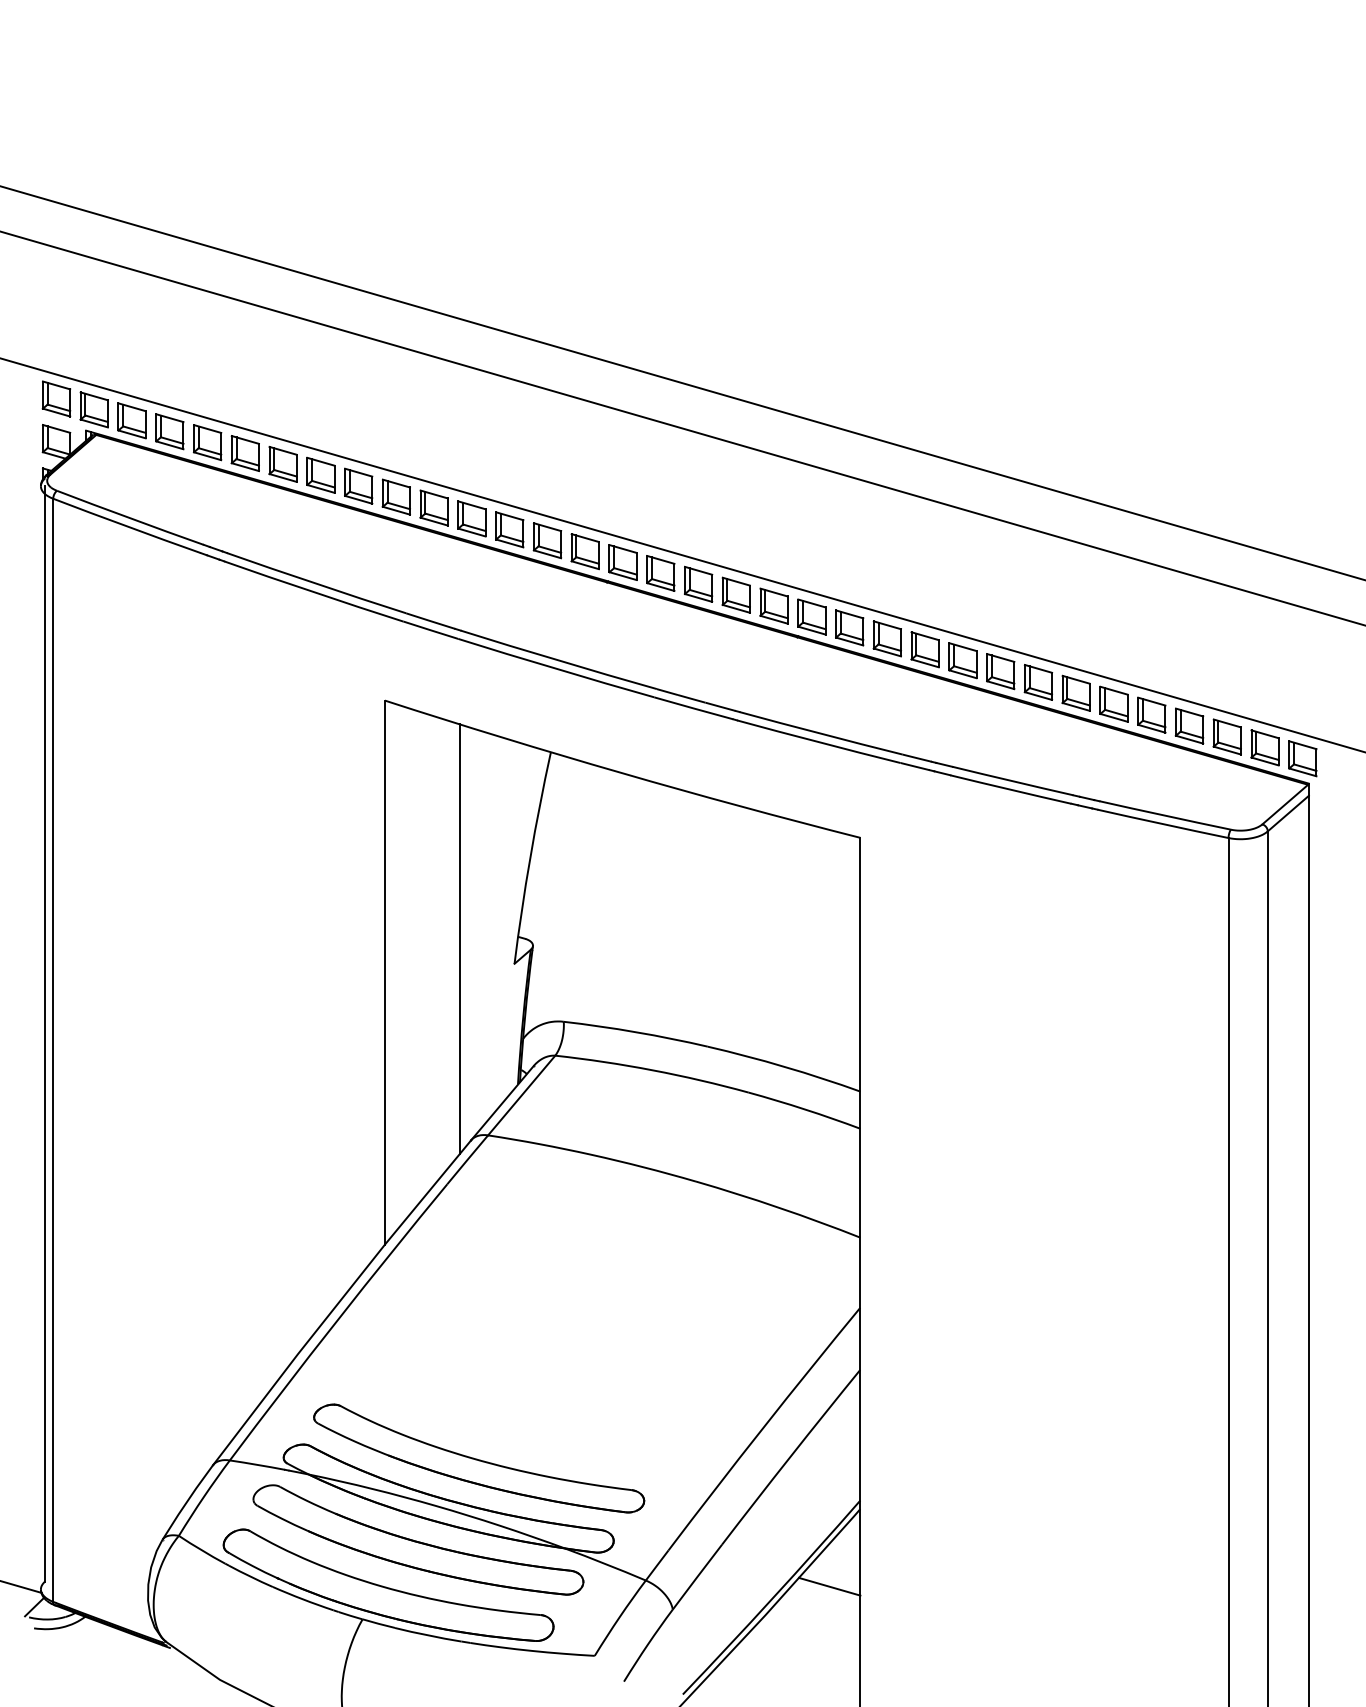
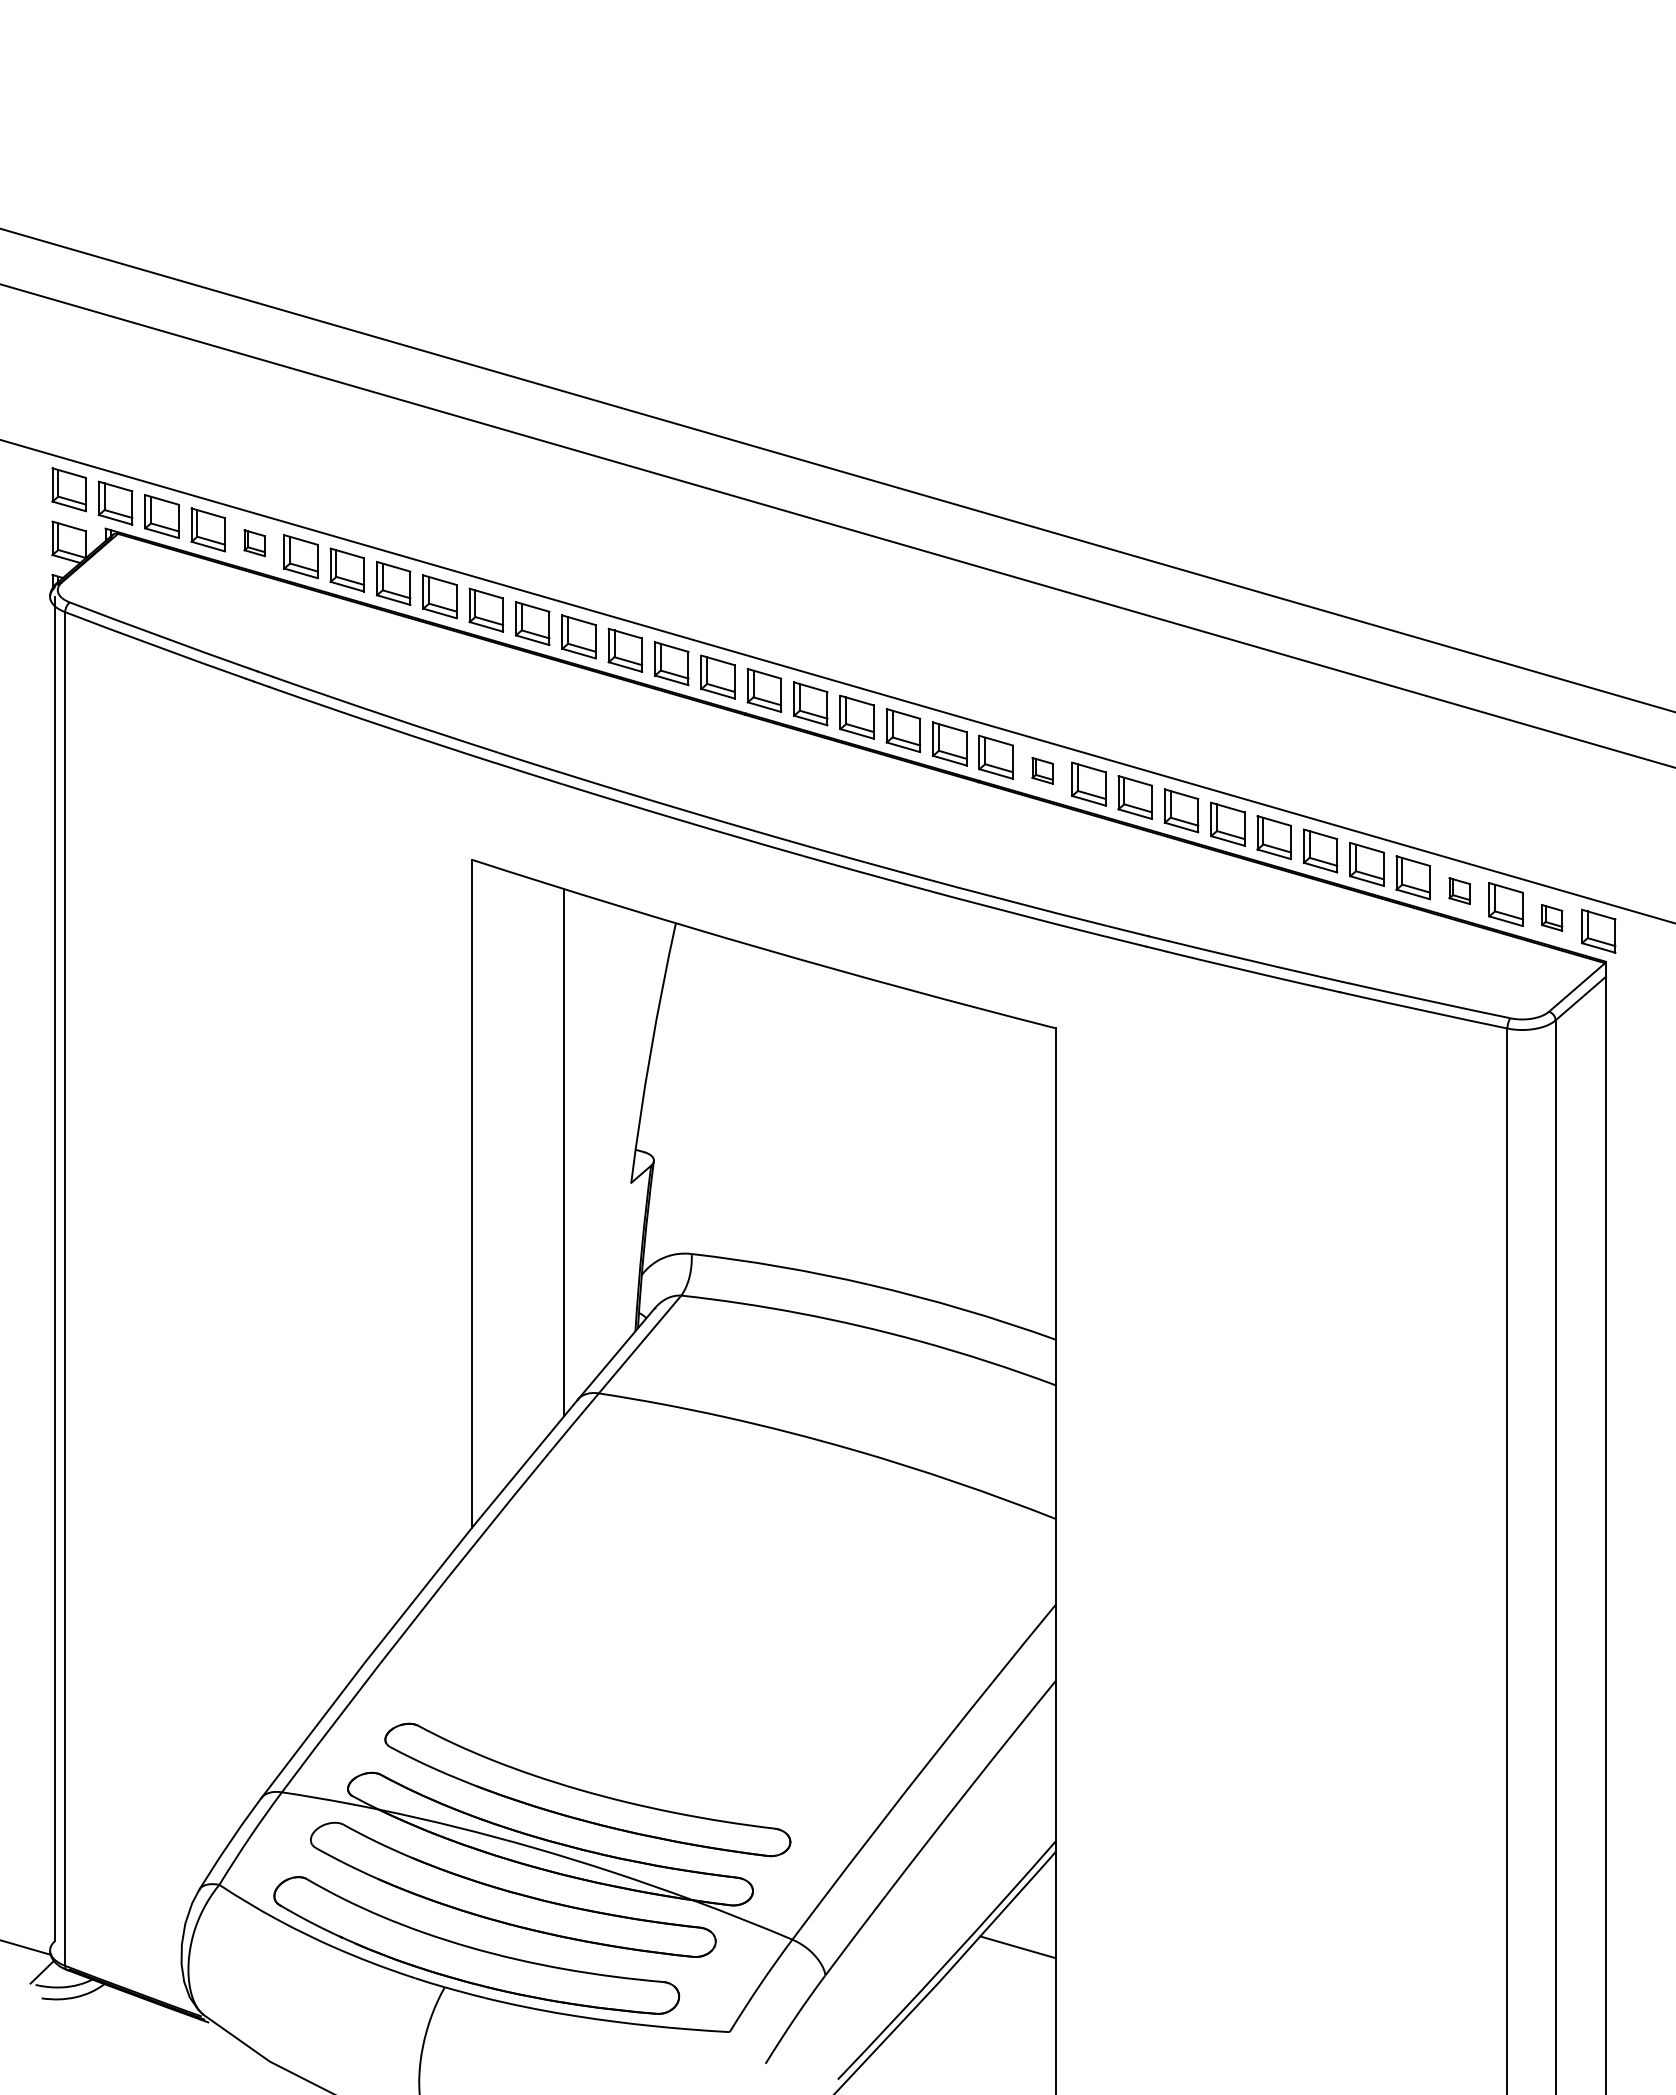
part: (207, 441) -> (254, 542), size x0.6
part: (849, 627) -> (1042, 770), size x0.6
part: (1189, 725) -> (1459, 890), size x0.6
part: (1264, 747) -> (1551, 917), size x0.6

